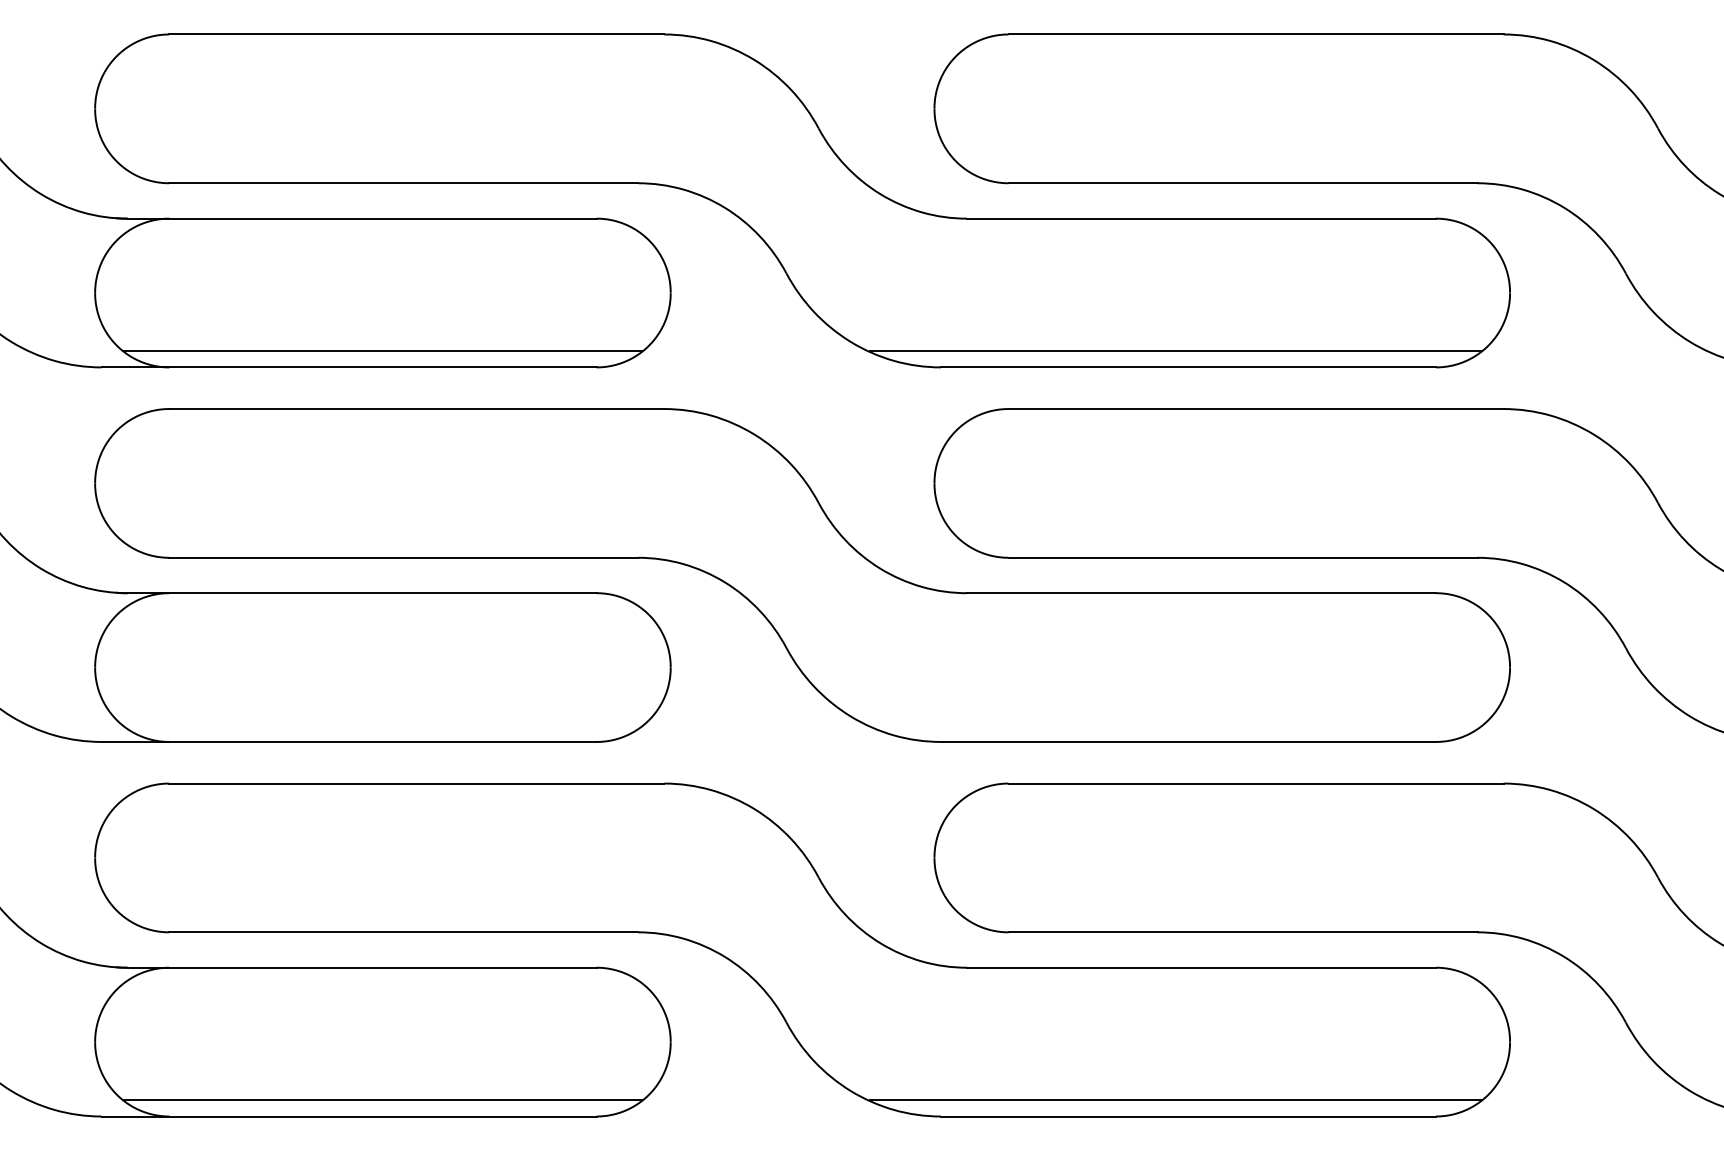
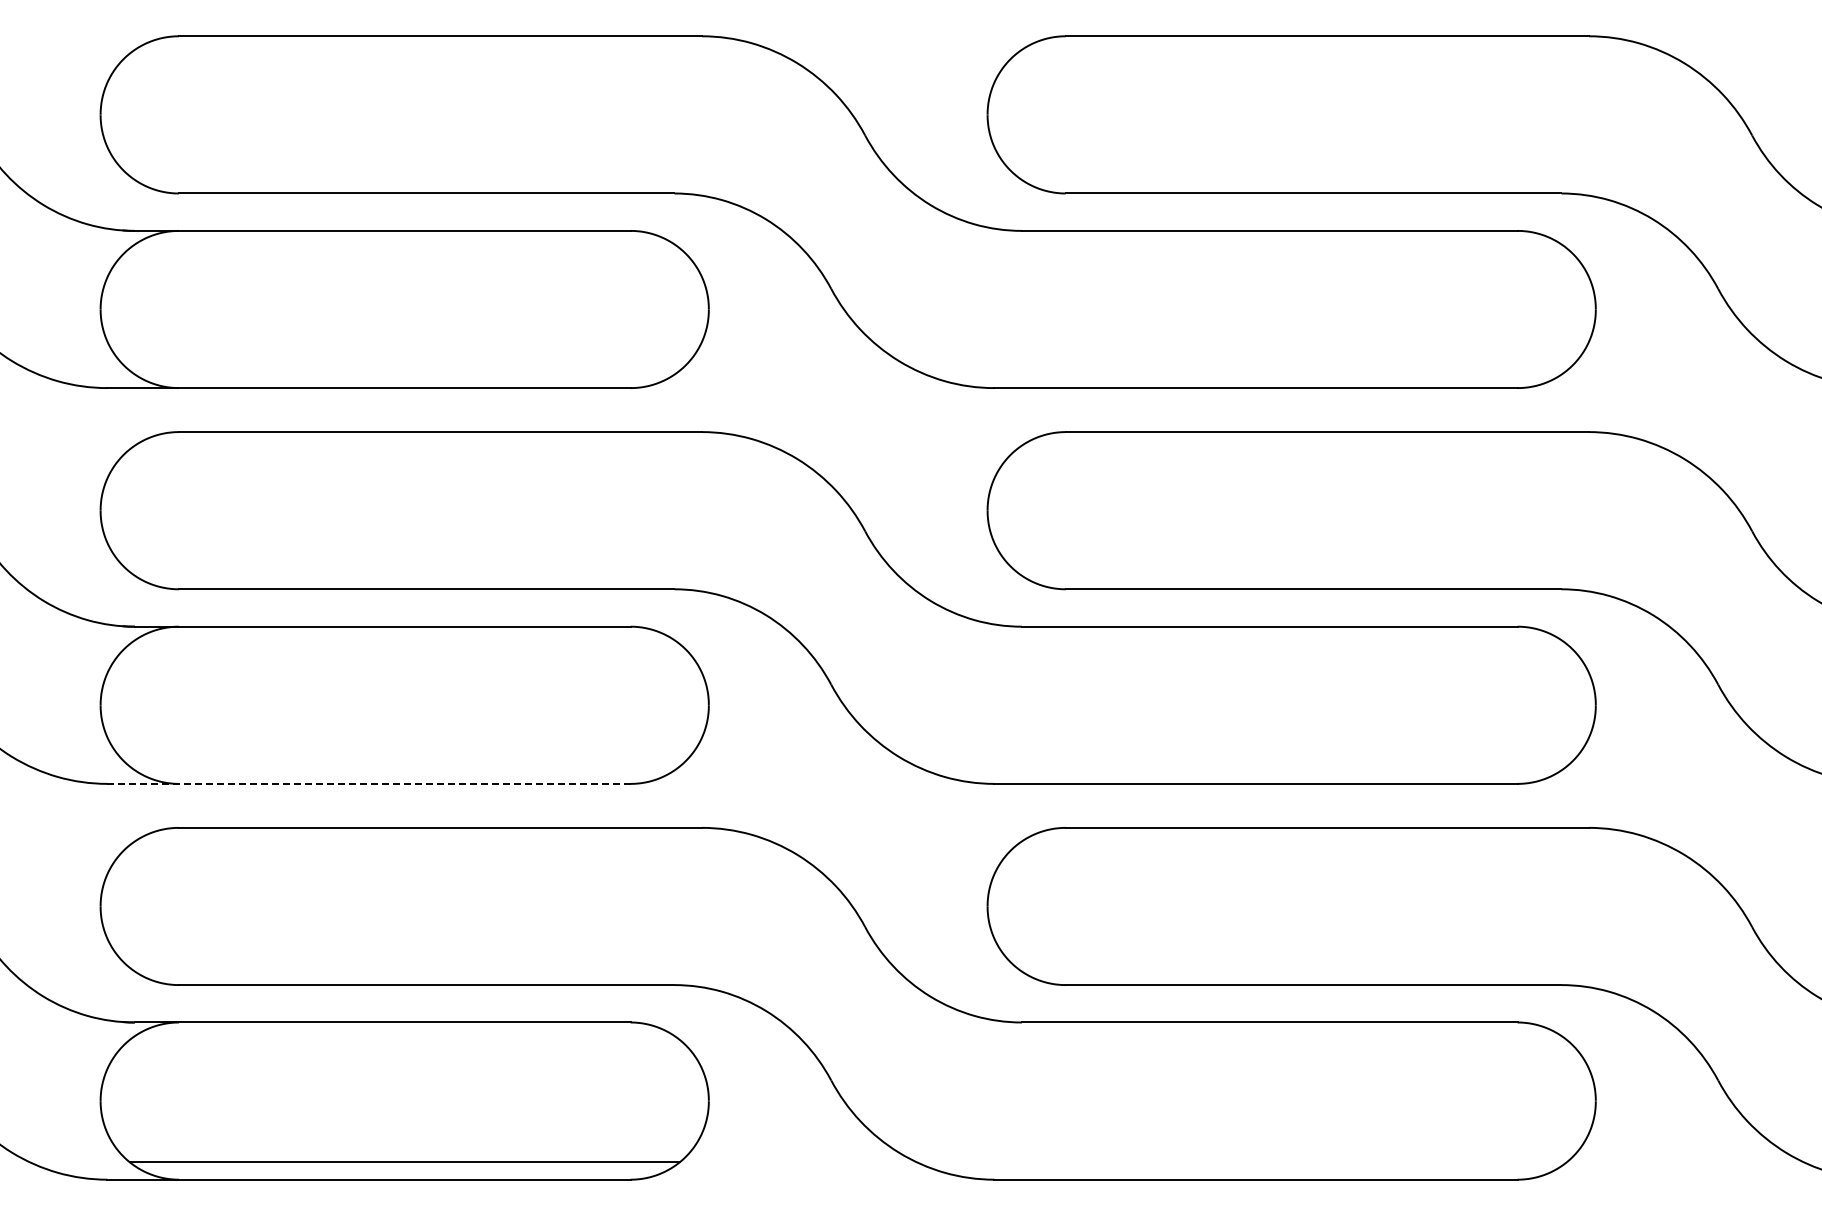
line: (382, 350) -> (404, 370), removed
line: (1175, 350) -> (1242, 370), removed
line: (349, 741) -> (369, 783), solid -> dashed
line: (1175, 1100) -> (1242, 1162), removed

